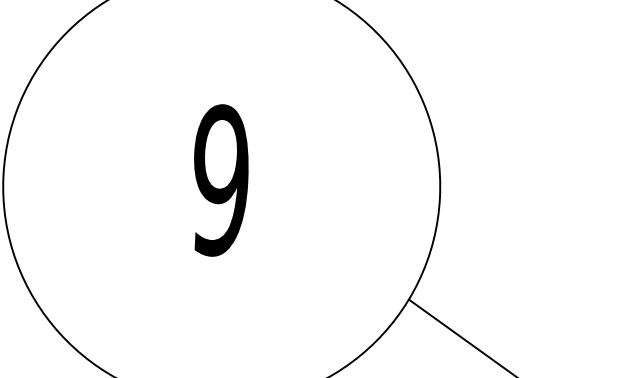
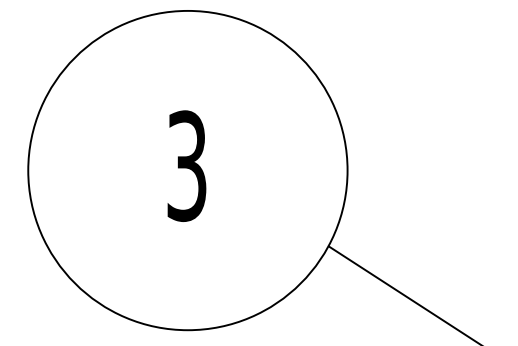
text: (220, 179) -> (186, 165), 9 -> 3

